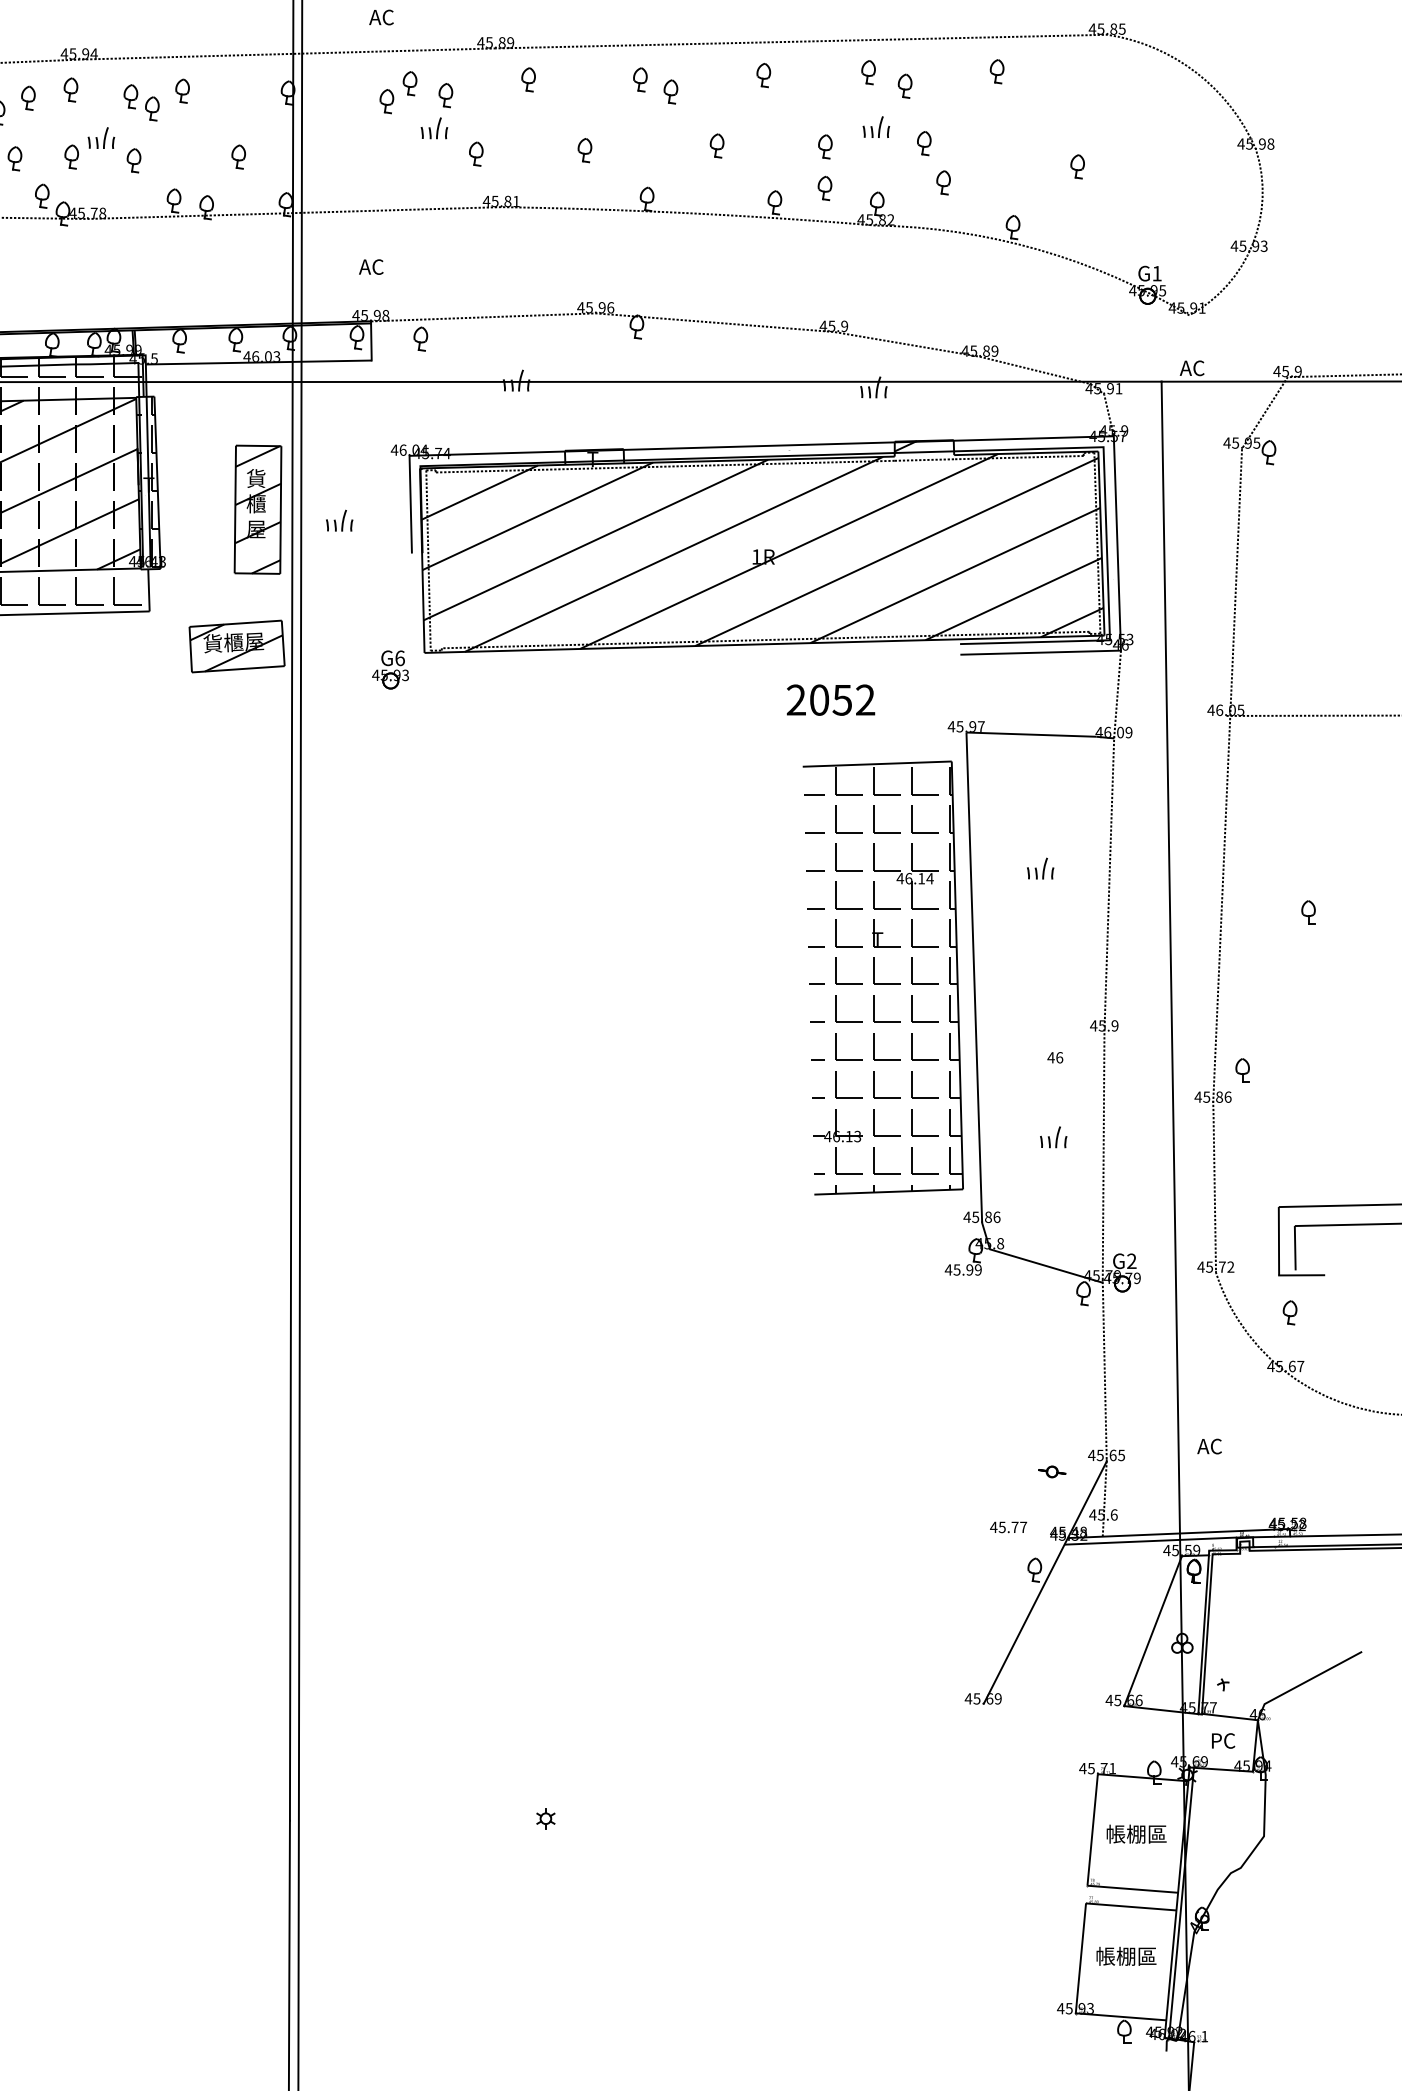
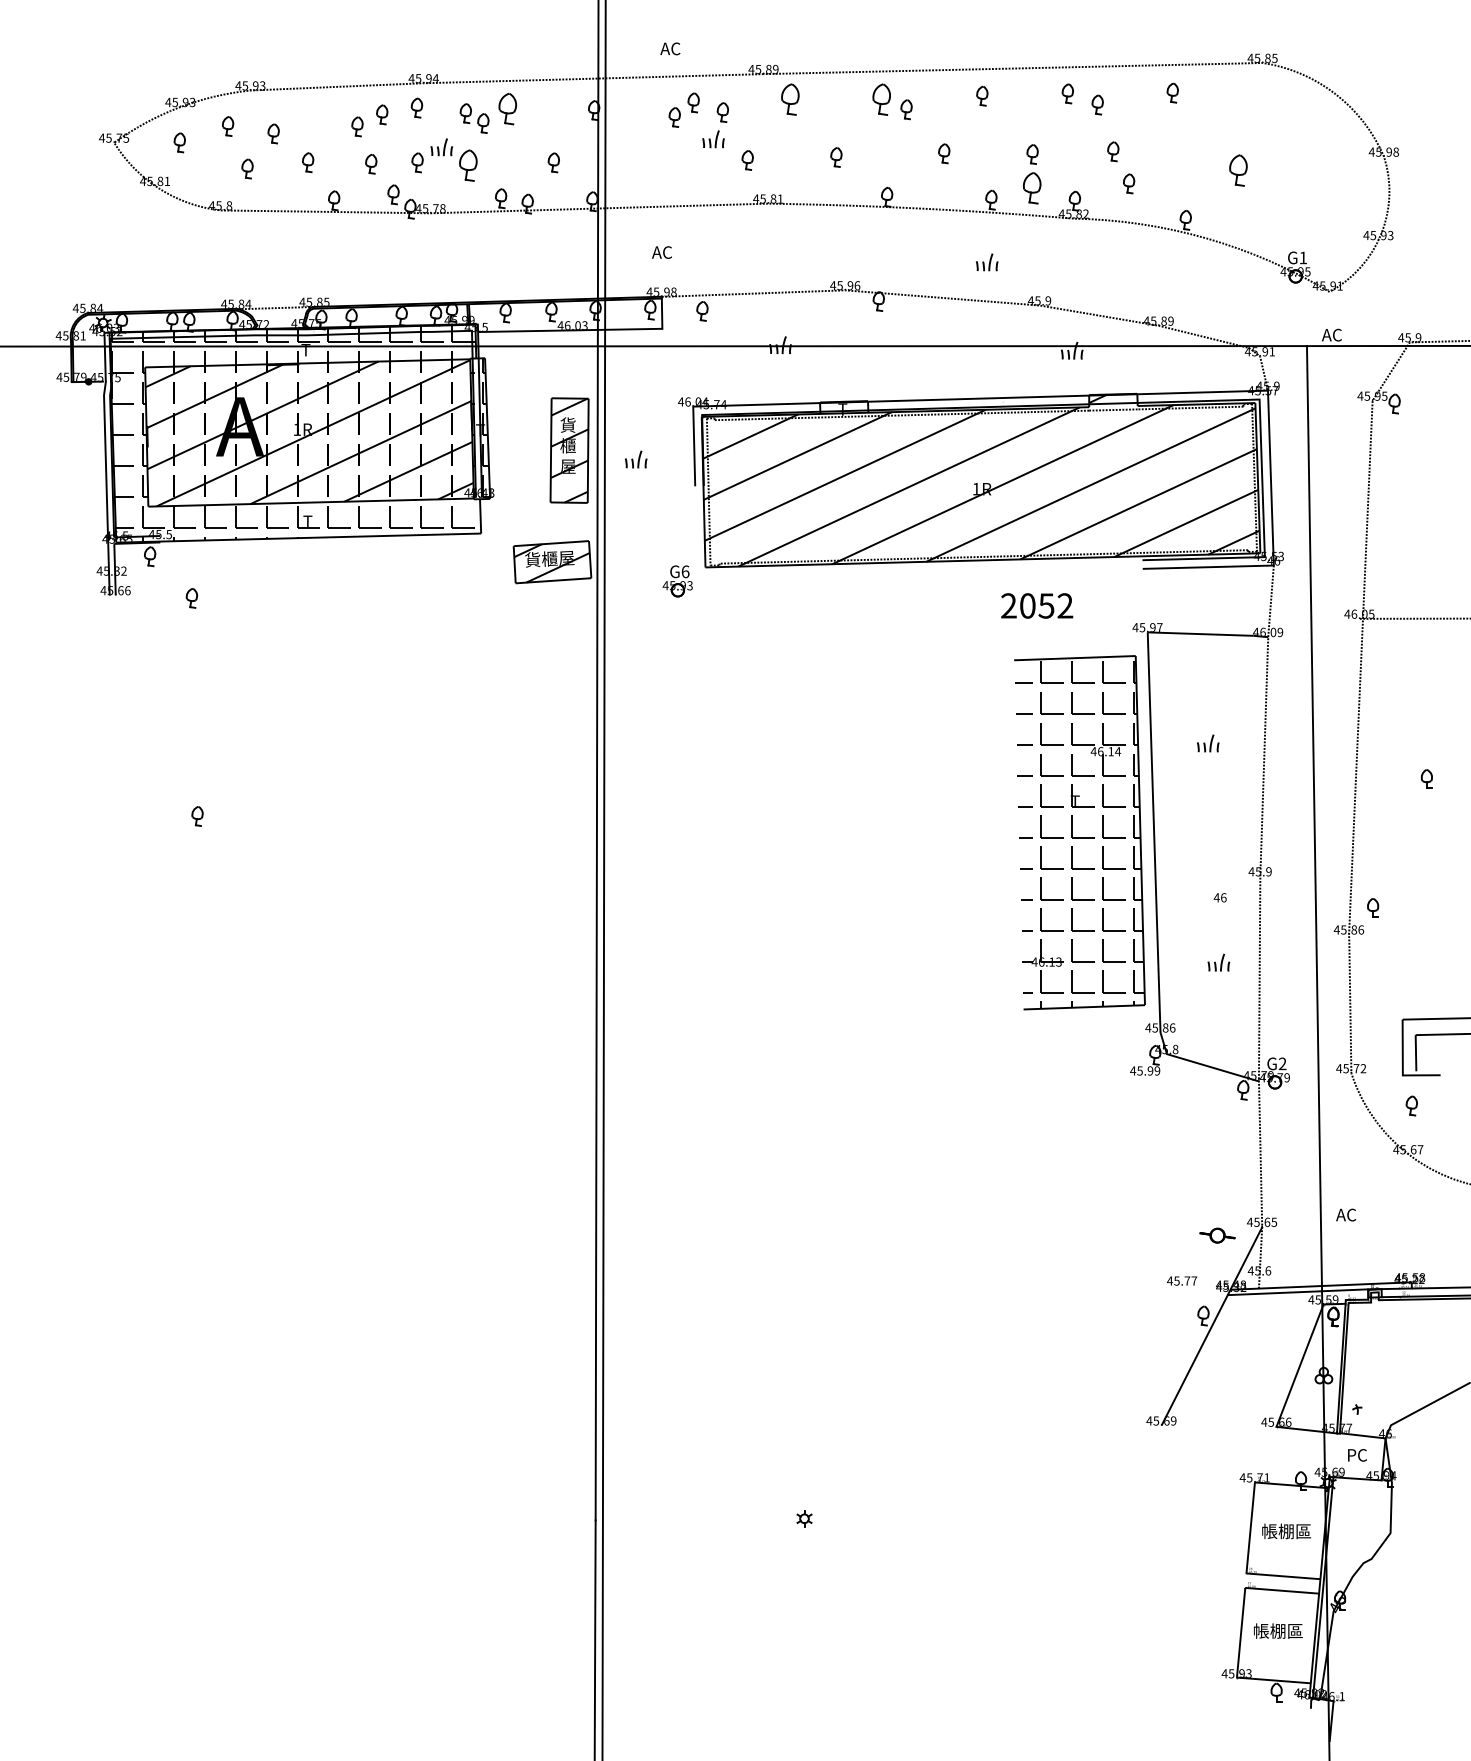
part: (528, 79) -> (790, 99), size x1.6
part: (640, 79) -> (881, 99), size x1.6
part: (183, 90) -> (508, 108), size x1.6
part: (876, 127) -> (987, 262), moved
part: (134, 160) -> (468, 165), size x1.6
part: (1077, 166) -> (1238, 170), size x1.6
part: (825, 188) -> (1032, 188), size x1.6
part: (1051, 1471) -> (1217, 1235), size x1.6

